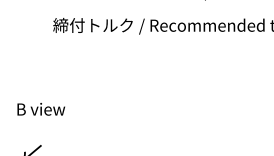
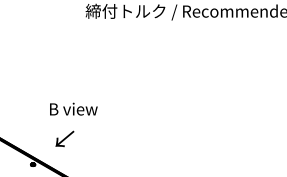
text: (40, 108) -> (73, 108), moved

